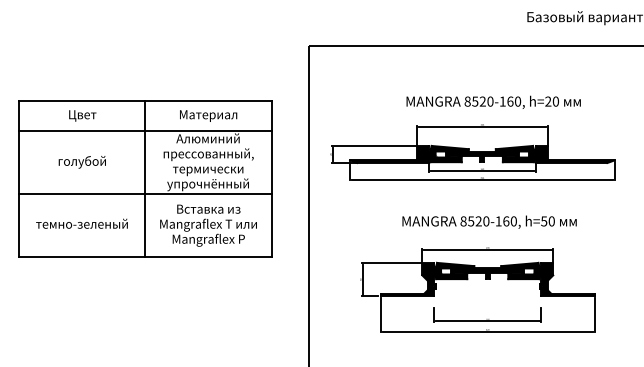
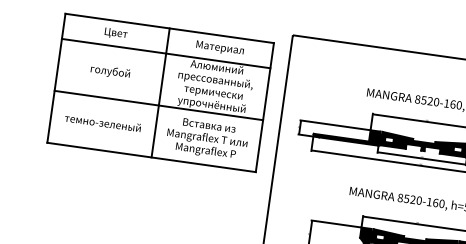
part: (145, 178) -> (160, 92), moved

